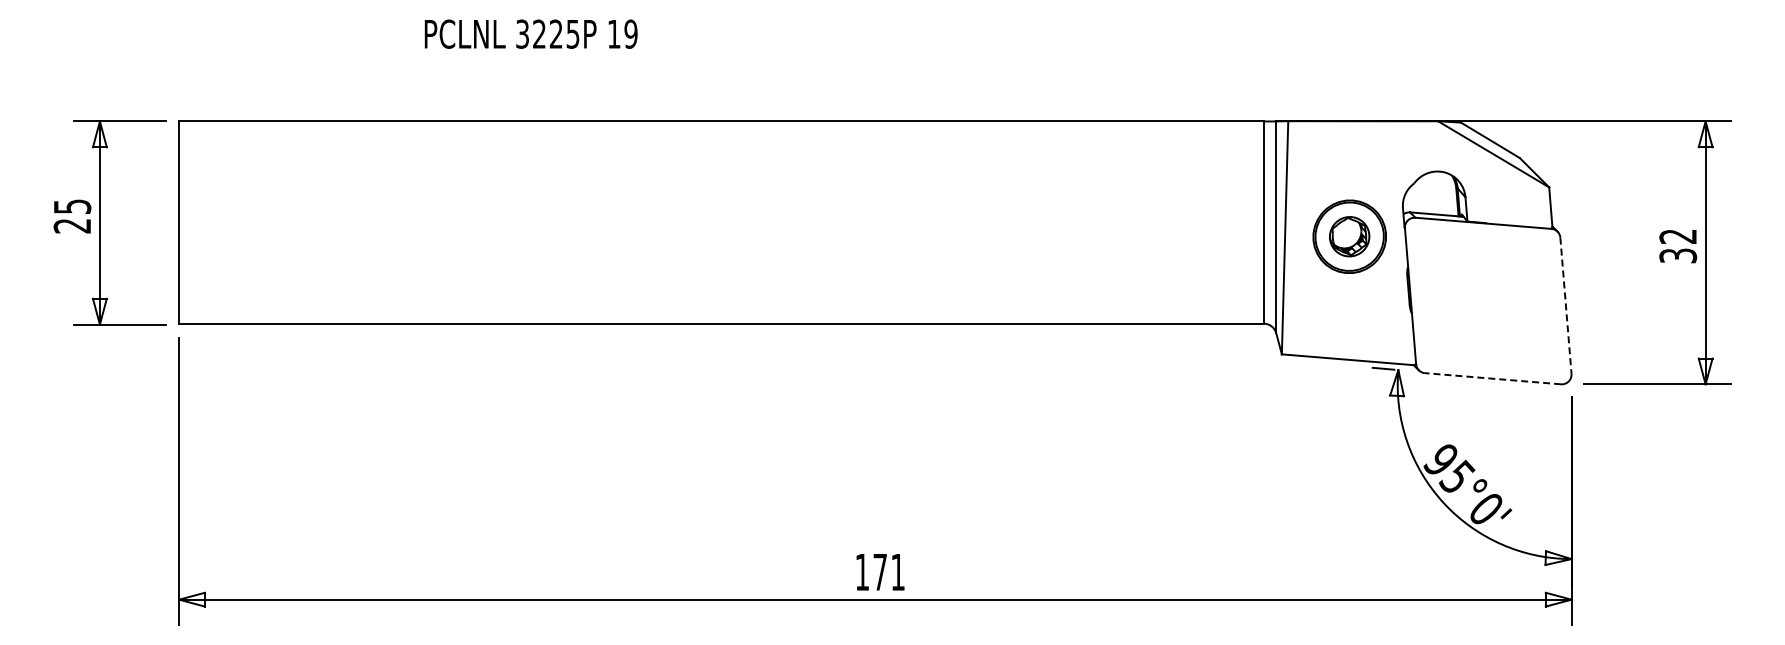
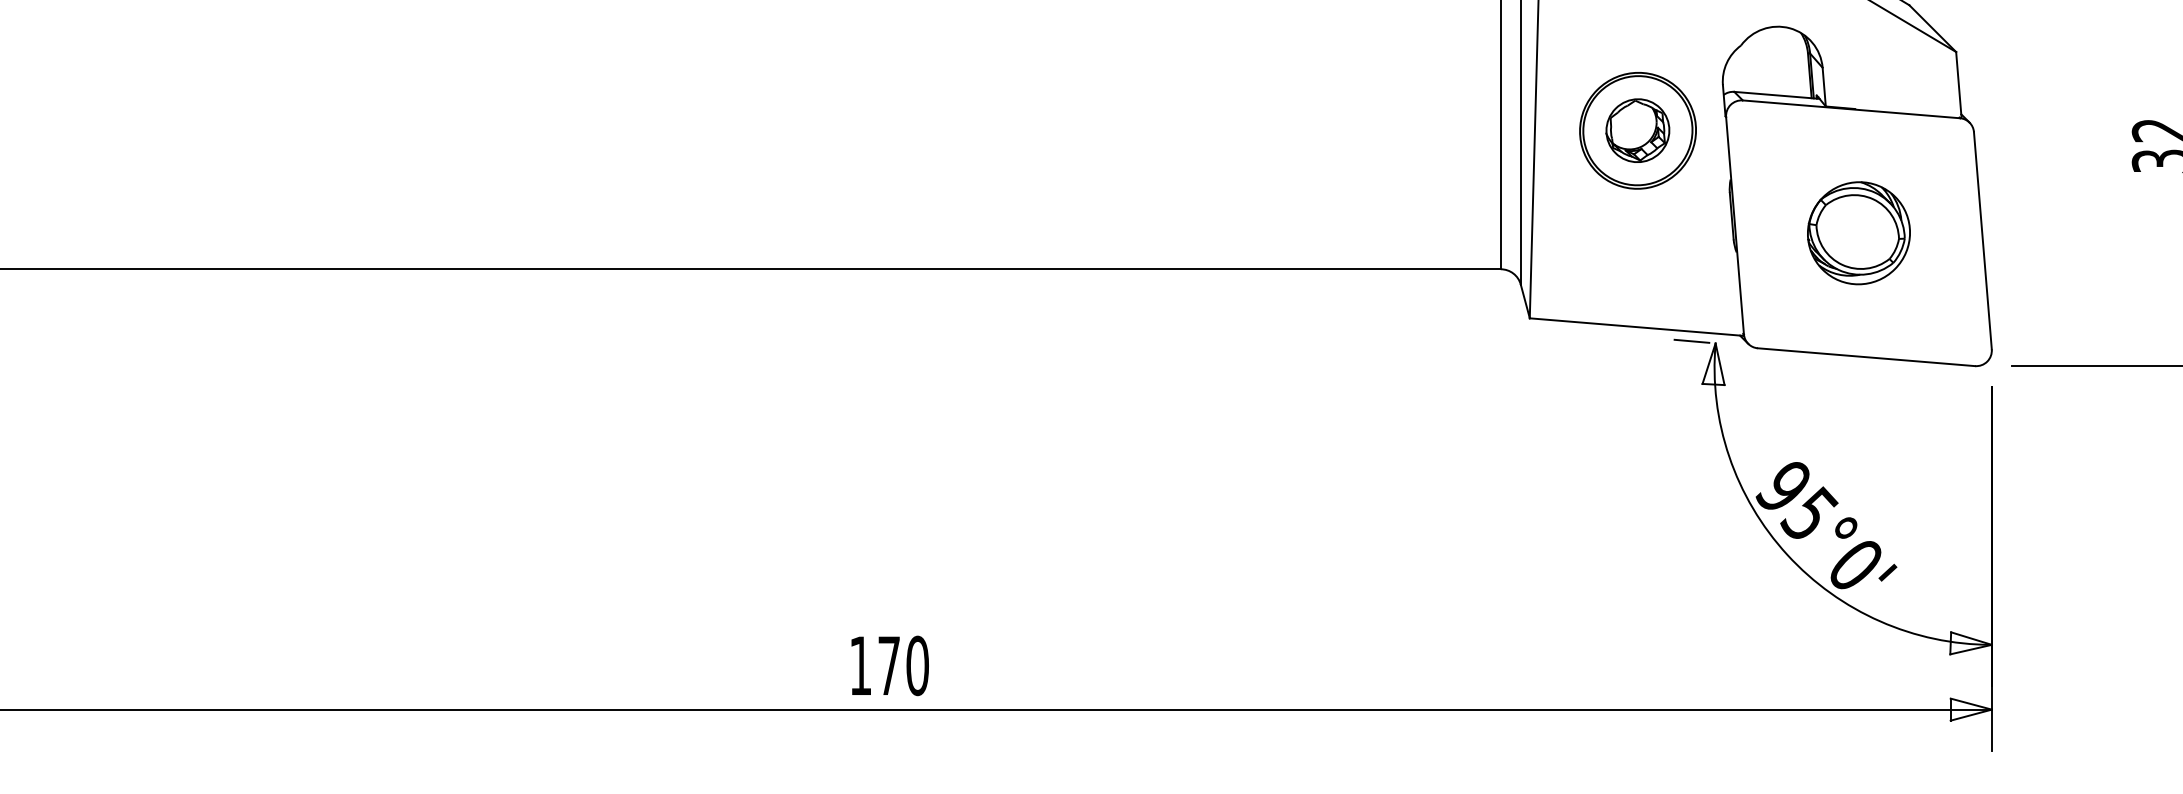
part: (1488, 300) -> (1859, 232), added
line: (1565, 306) -> (1982, 241), dashed -> solid
line: (1492, 378) -> (1865, 356), dashed -> solid
text: (898, 572) -> (918, 666), 171 -> 170

